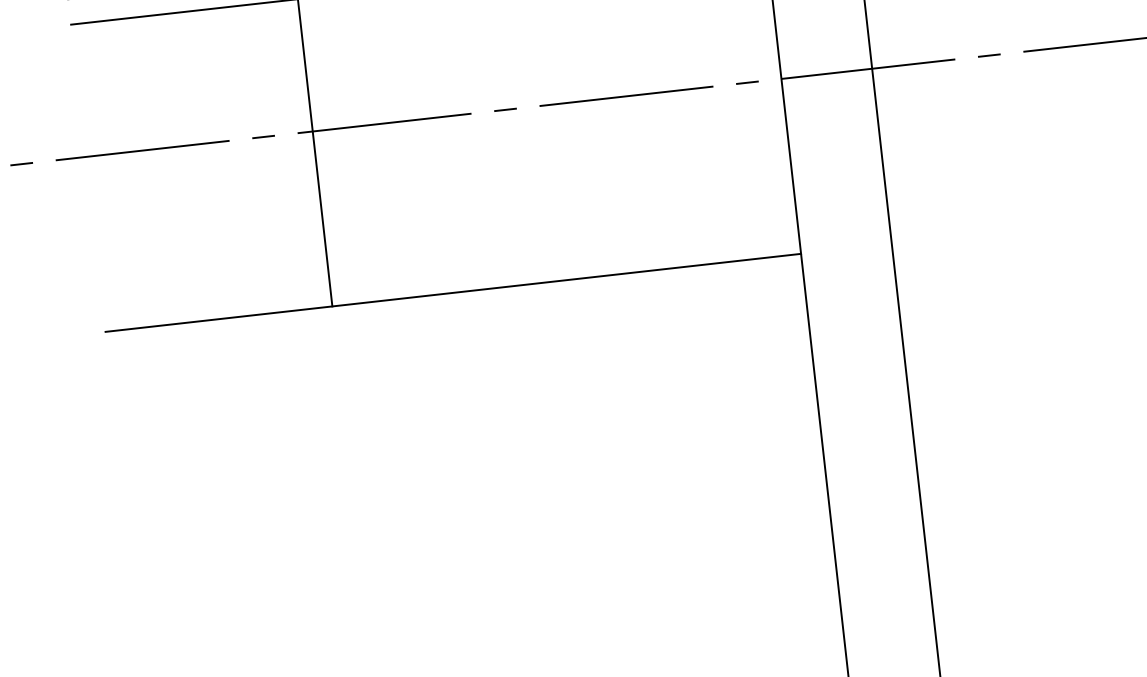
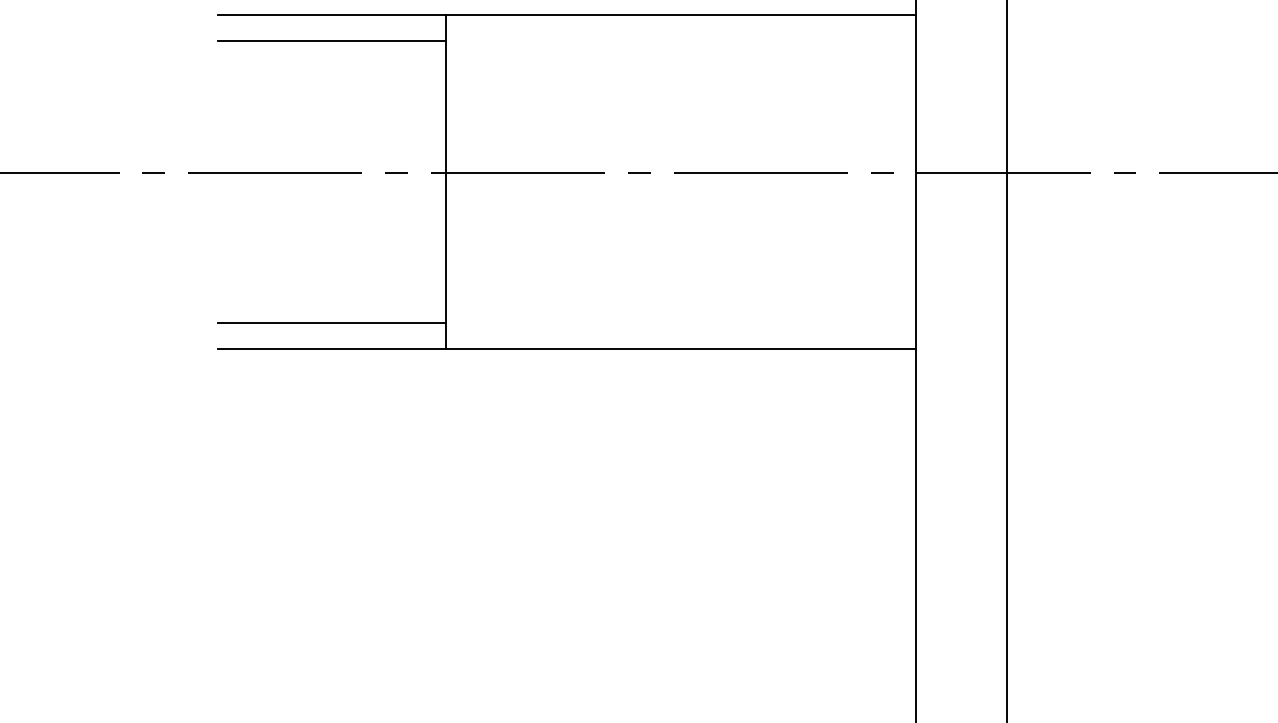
line: (215, 293) -> (331, 323), added

